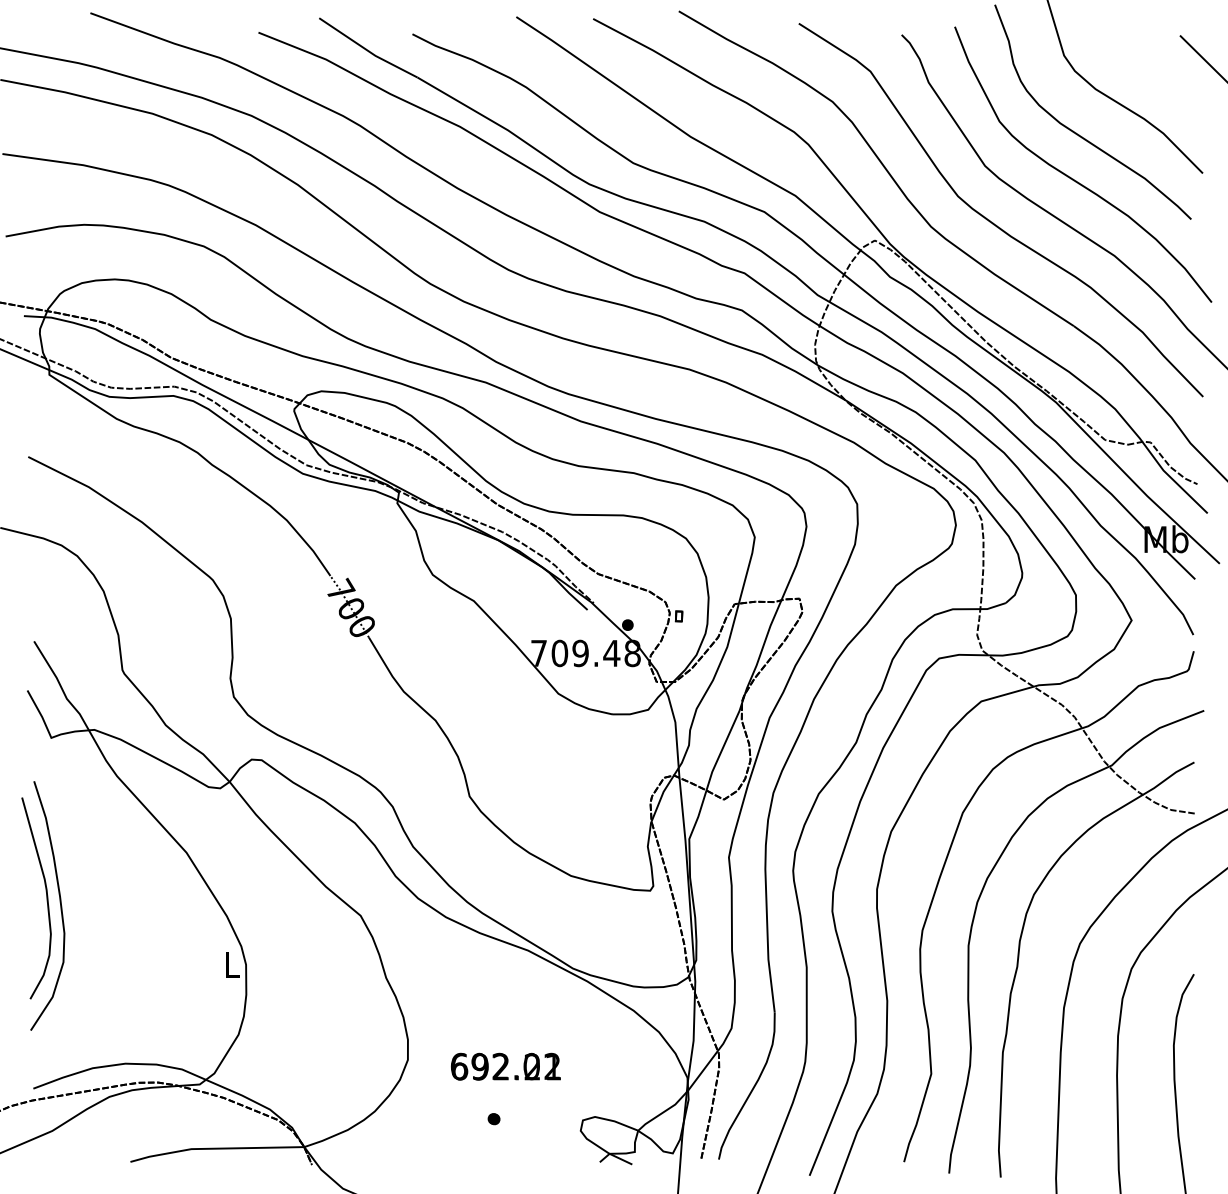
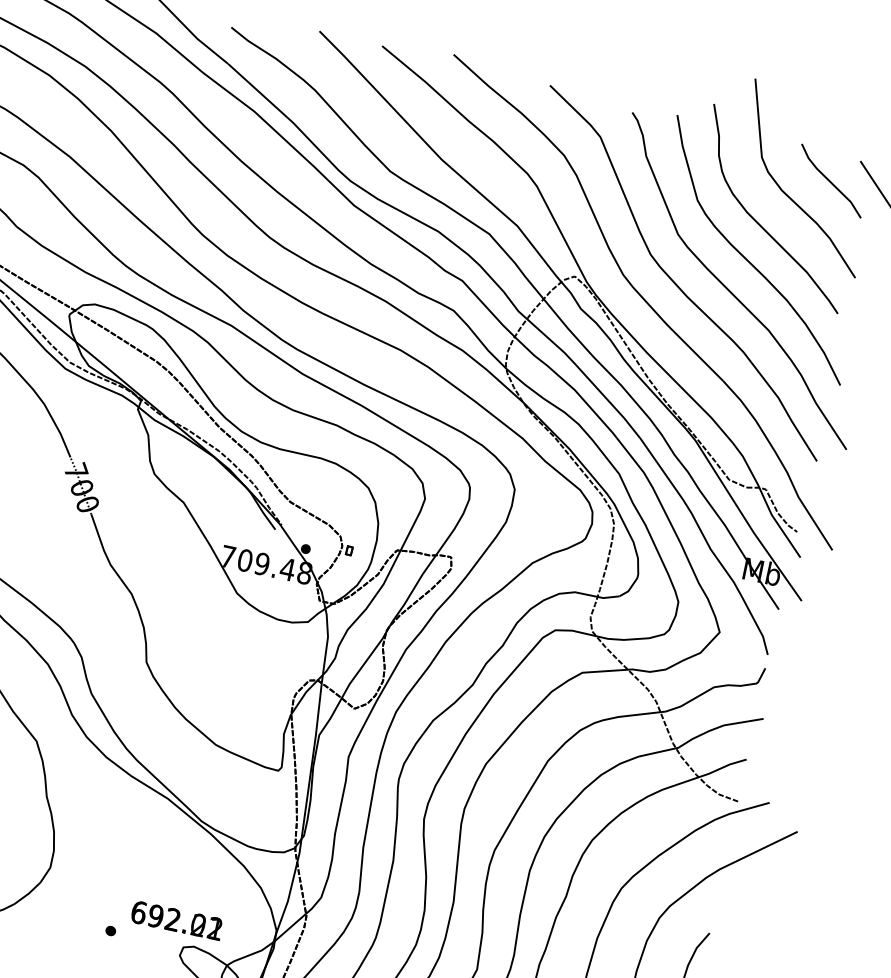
line: (1150, 66) -> (830, 181), added
text: (505, 1066) -> (176, 920), moved

